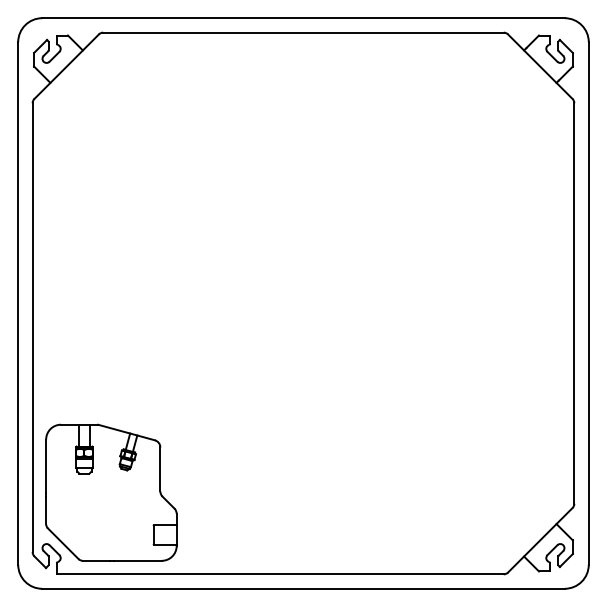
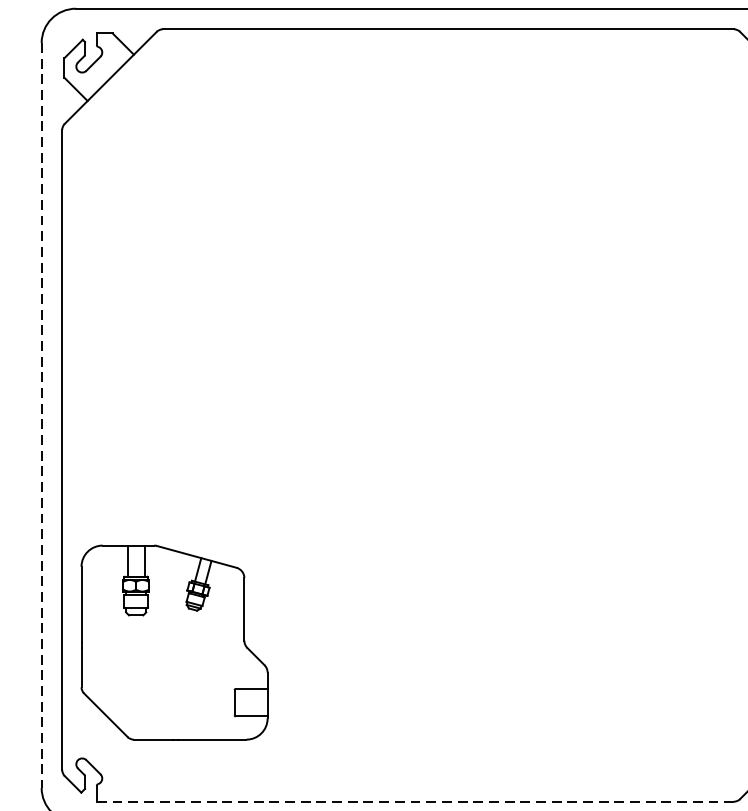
line: (18, 303) -> (42, 415), solid -> dashed
part: (111, 492) -> (174, 642), moved
line: (280, 574) -> (415, 801), solid -> dashed

